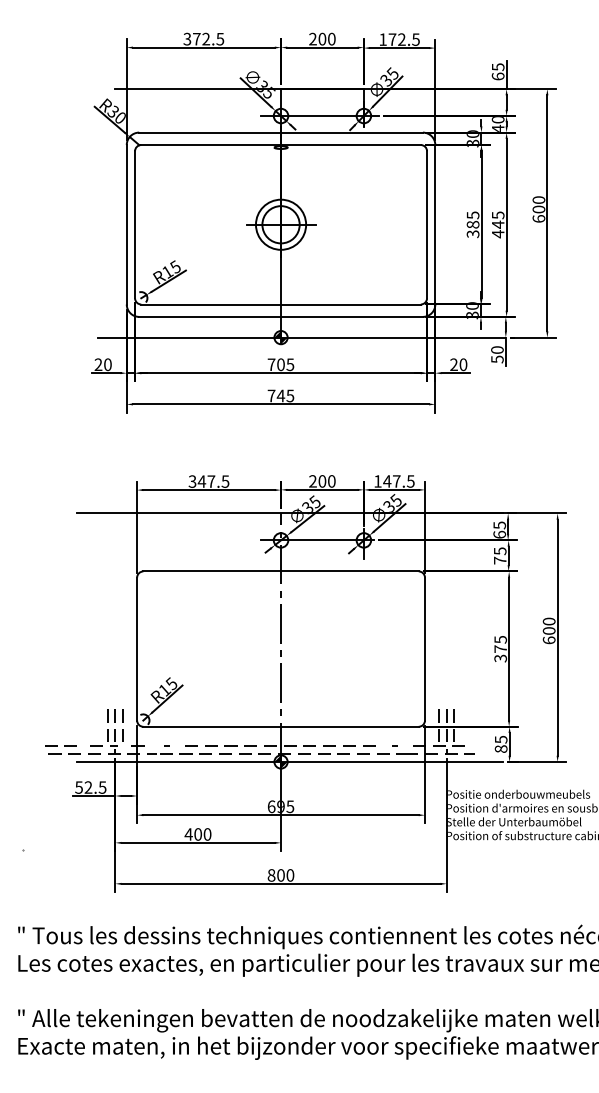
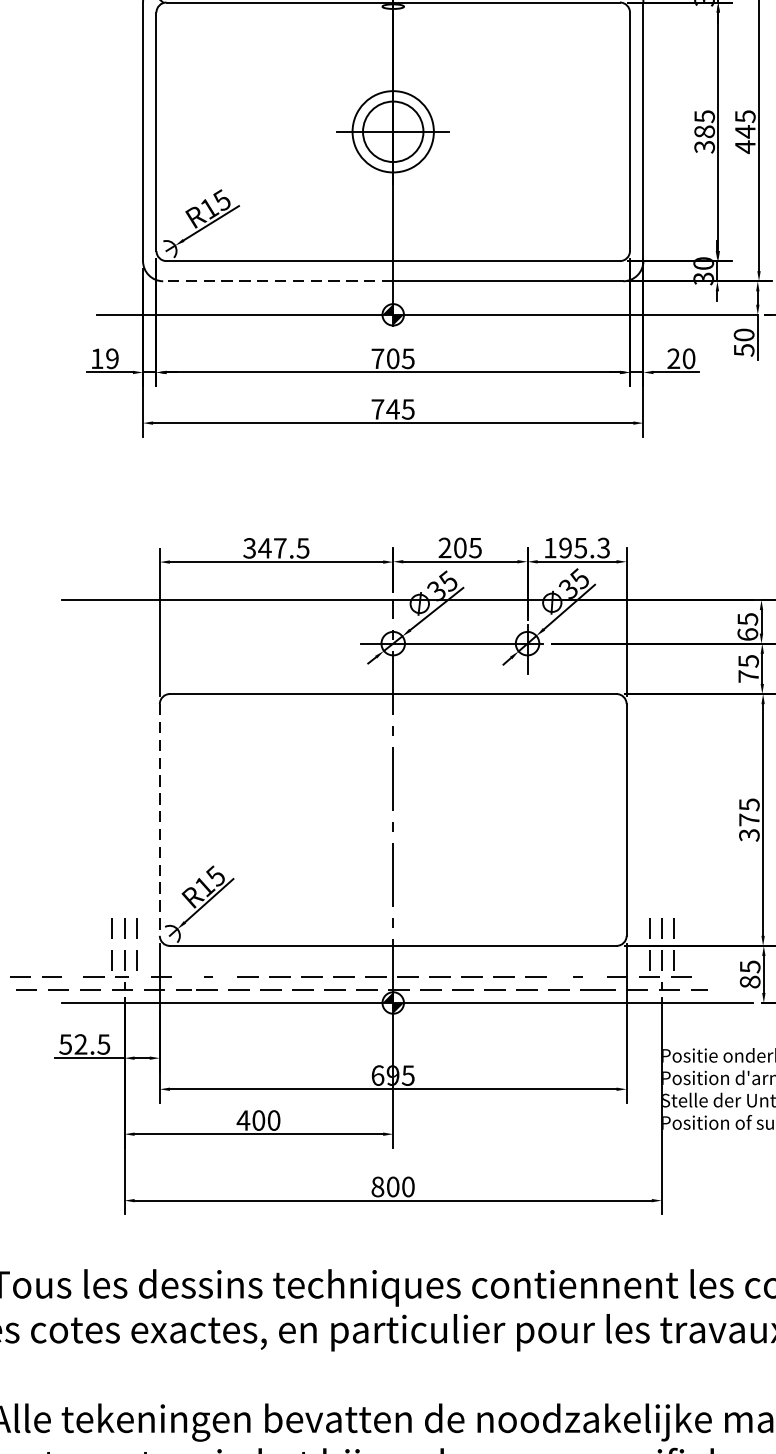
line: (210, 316) -> (278, 280), solid -> dashed
text: (102, 364) -> (103, 358), 20 -> 19
text: (331, 481) -> (475, 548), 200 -> 205
text: (398, 481) -> (583, 548), 147.5 -> 195.3
line: (137, 649) -> (160, 820), solid -> dashed

